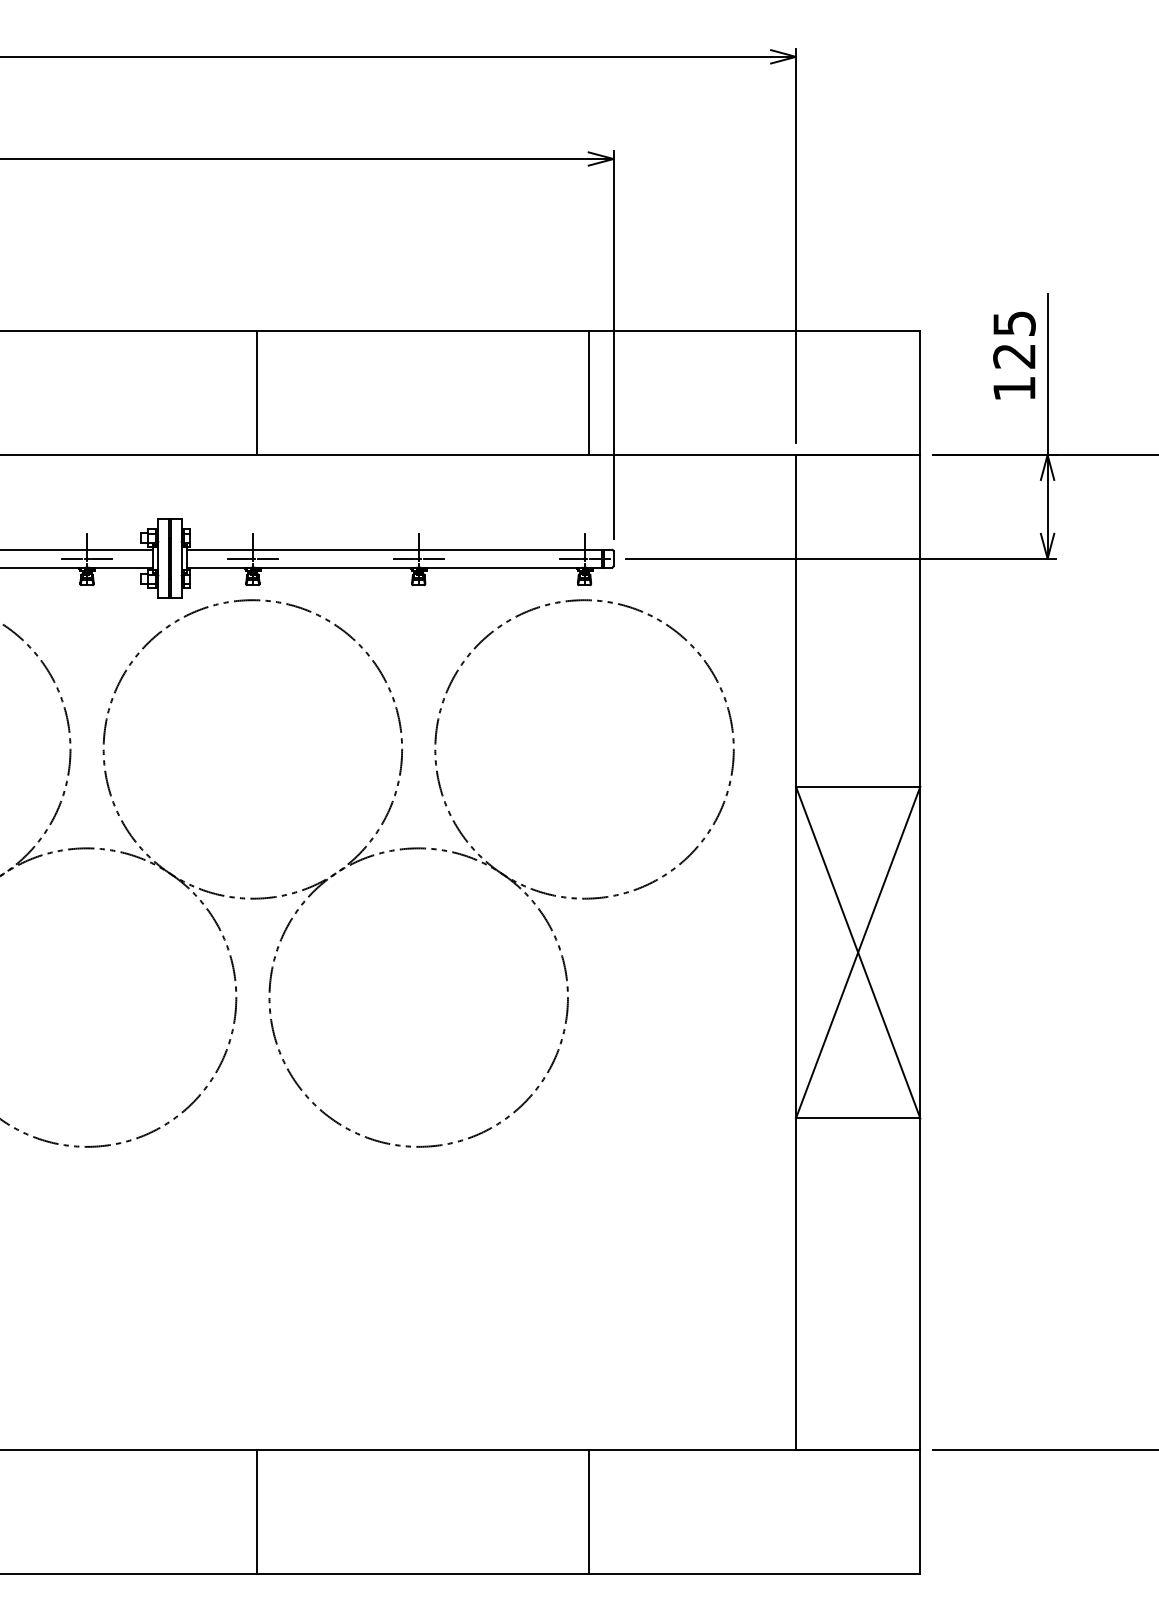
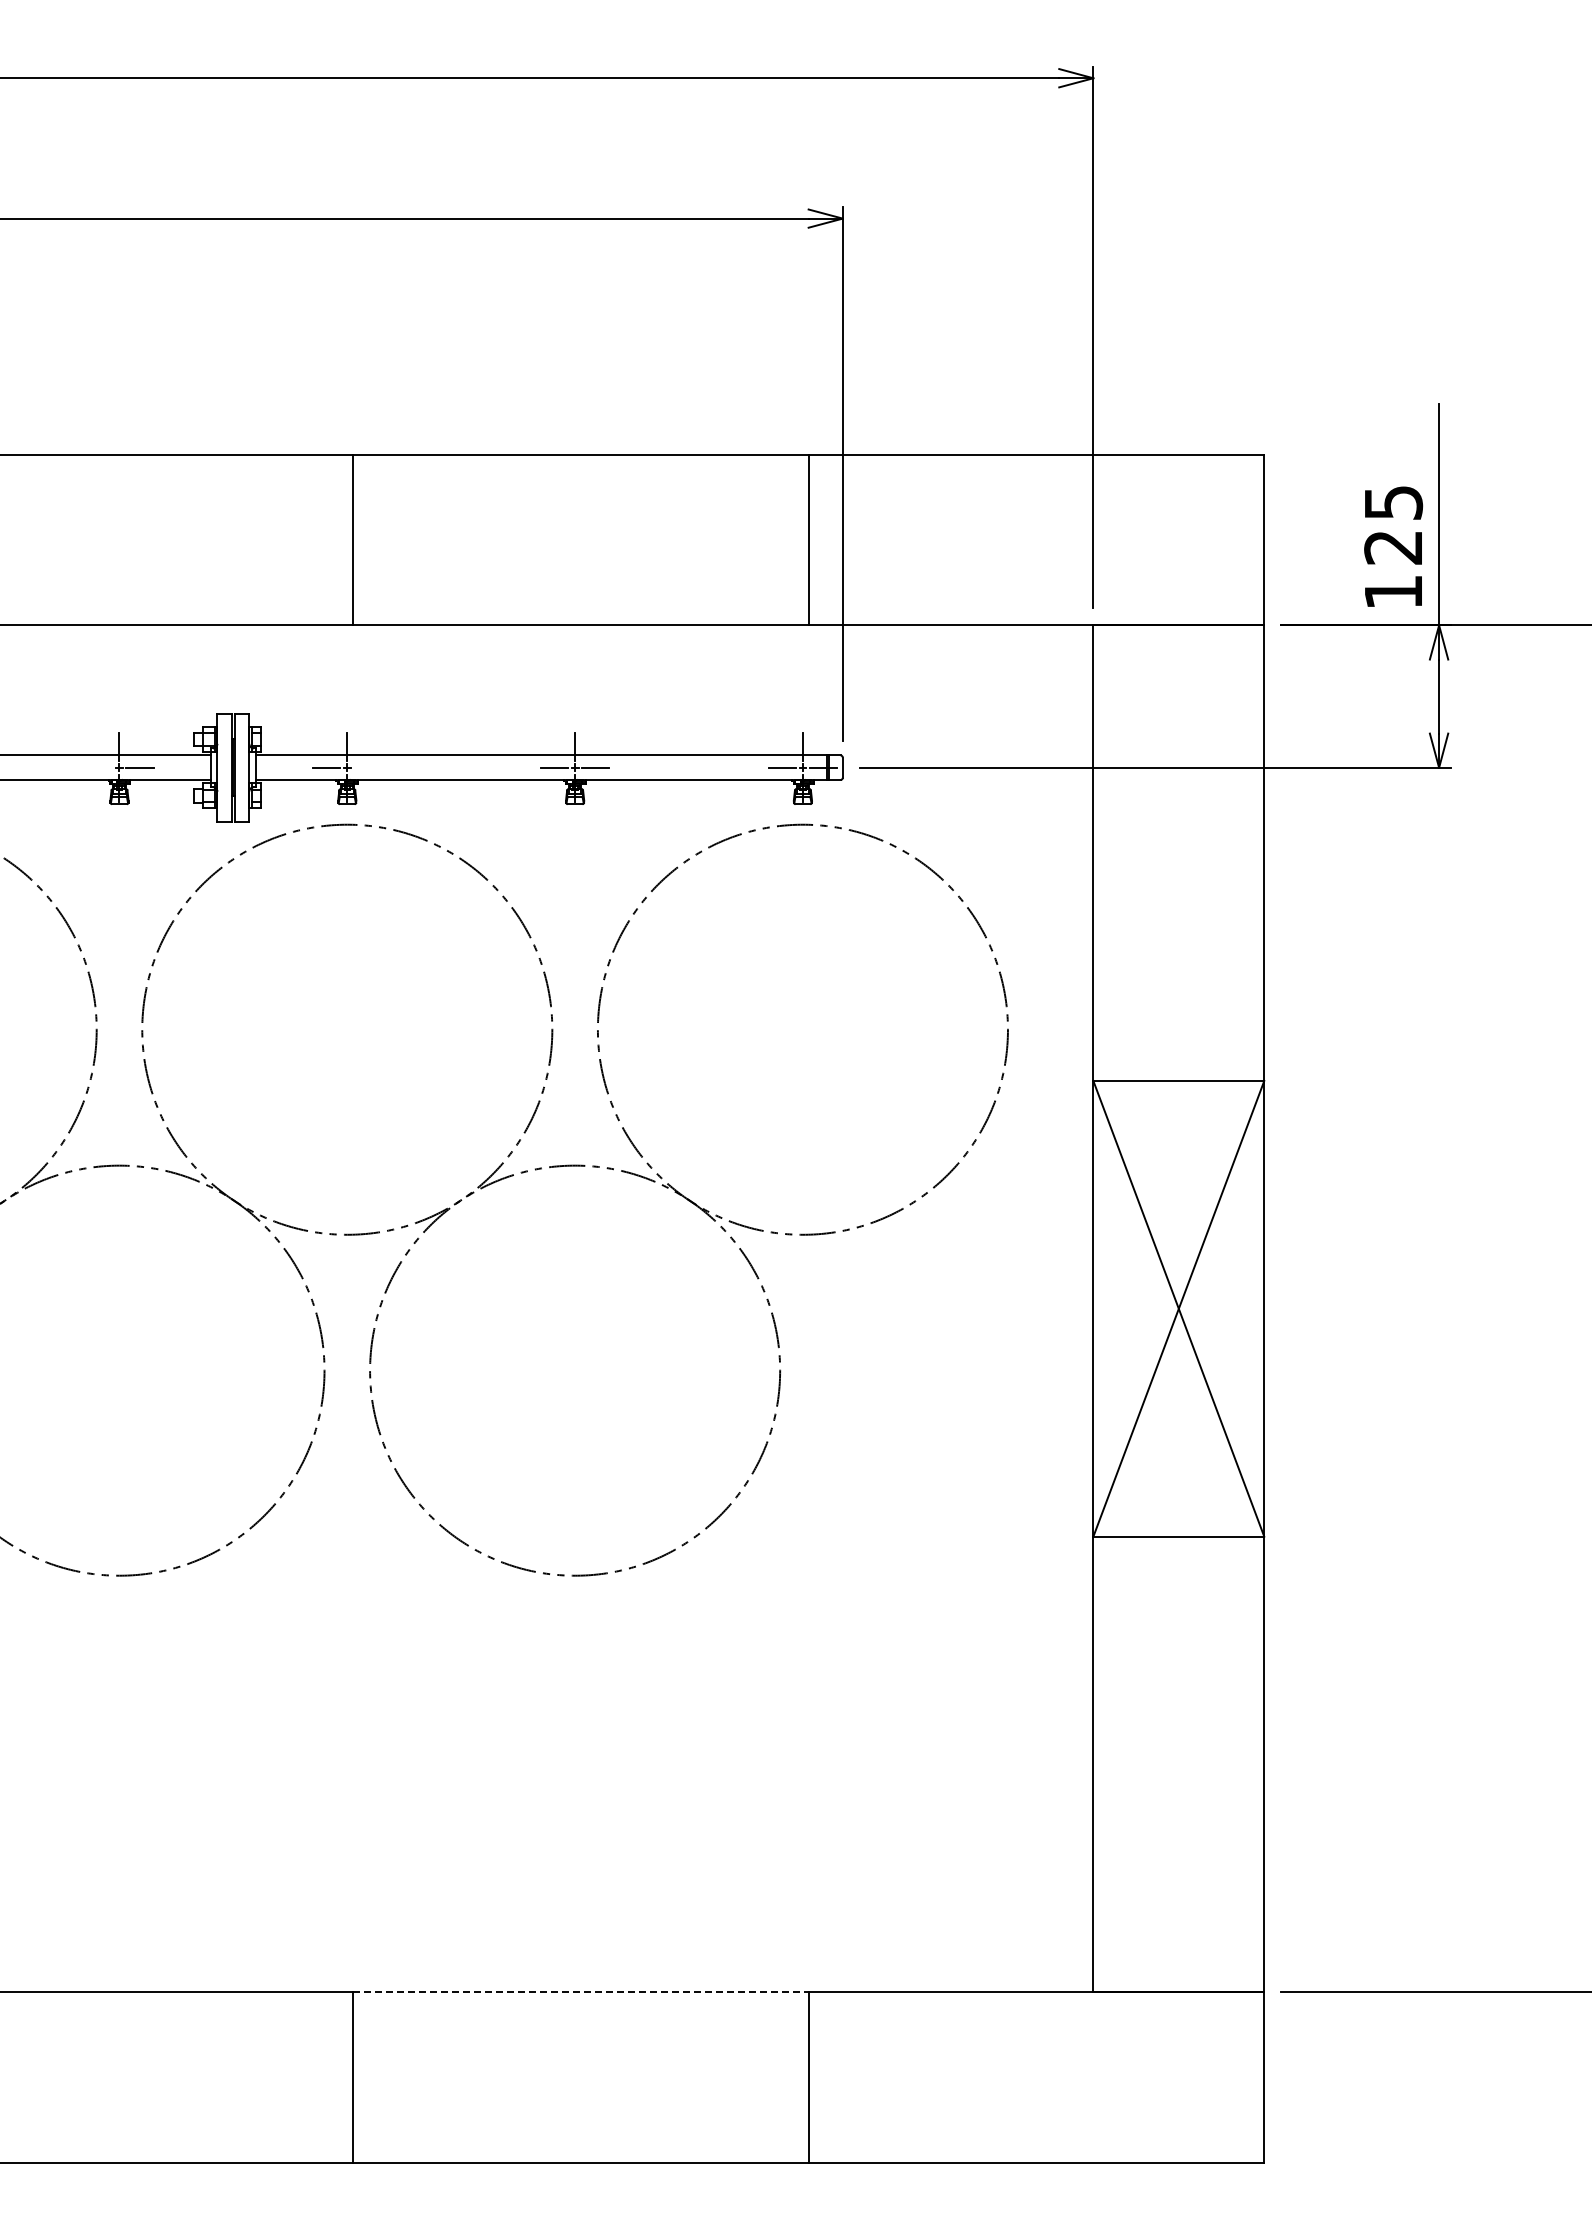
text: (1014, 355) -> (1393, 546), moved
line: (71, 558) -> (98, 767), removed
line: (267, 558) -> (367, 767), removed
line: (422, 1450) -> (580, 1992), solid -> dashed

